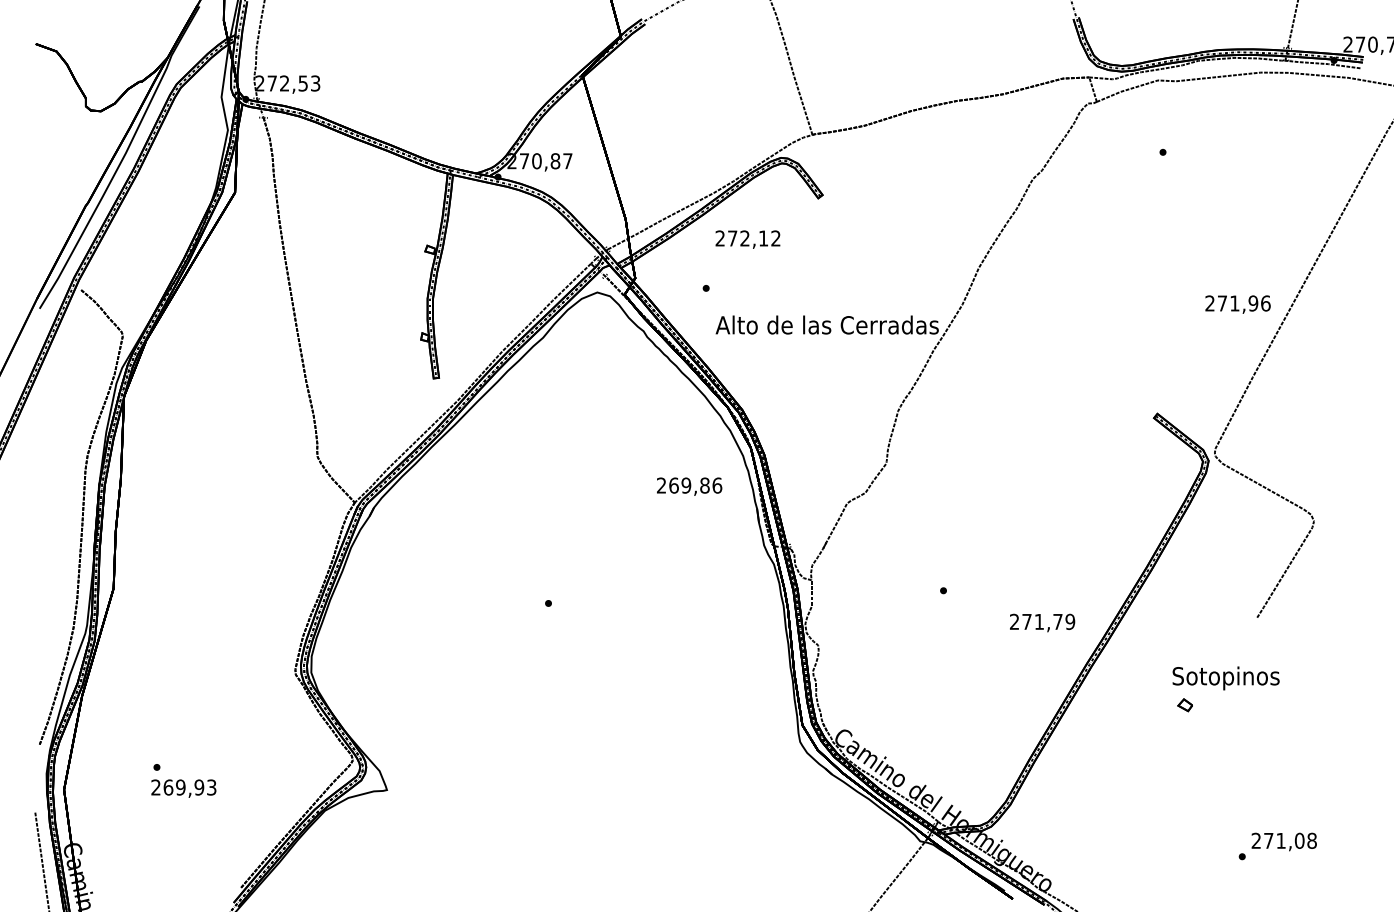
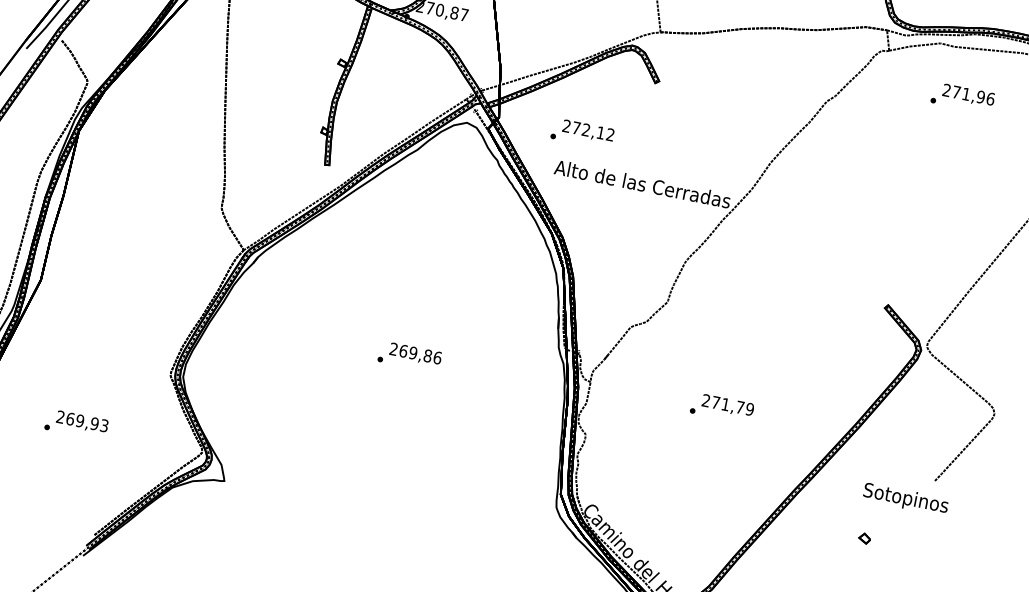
text: (747, 239) -> (587, 131), moved
text: (1237, 304) -> (968, 95), moved
text: (689, 486) -> (415, 354), moved
text: (1042, 622) -> (728, 405), moved
text: (1225, 678) -> (905, 499), moved
text: (183, 788) -> (82, 422), moved

